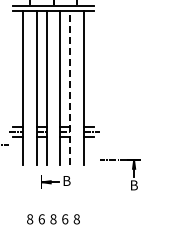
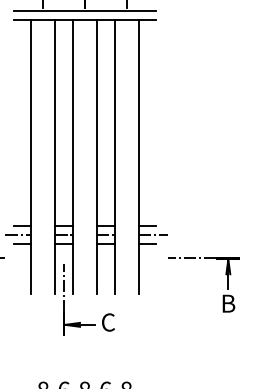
line: (70, 88) -> (115, 157), dashed -> solid
line: (41, 161) -> (63, 287), added
text: (66, 180) -> (108, 321), B -> C
part: (131, 180) -> (223, 294), moved

